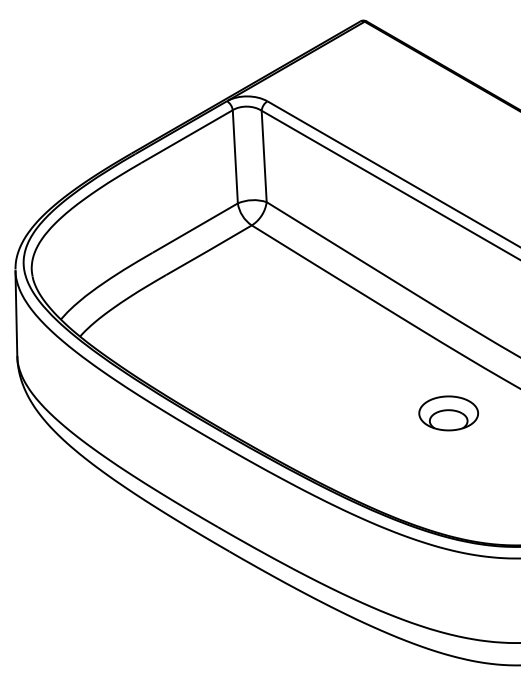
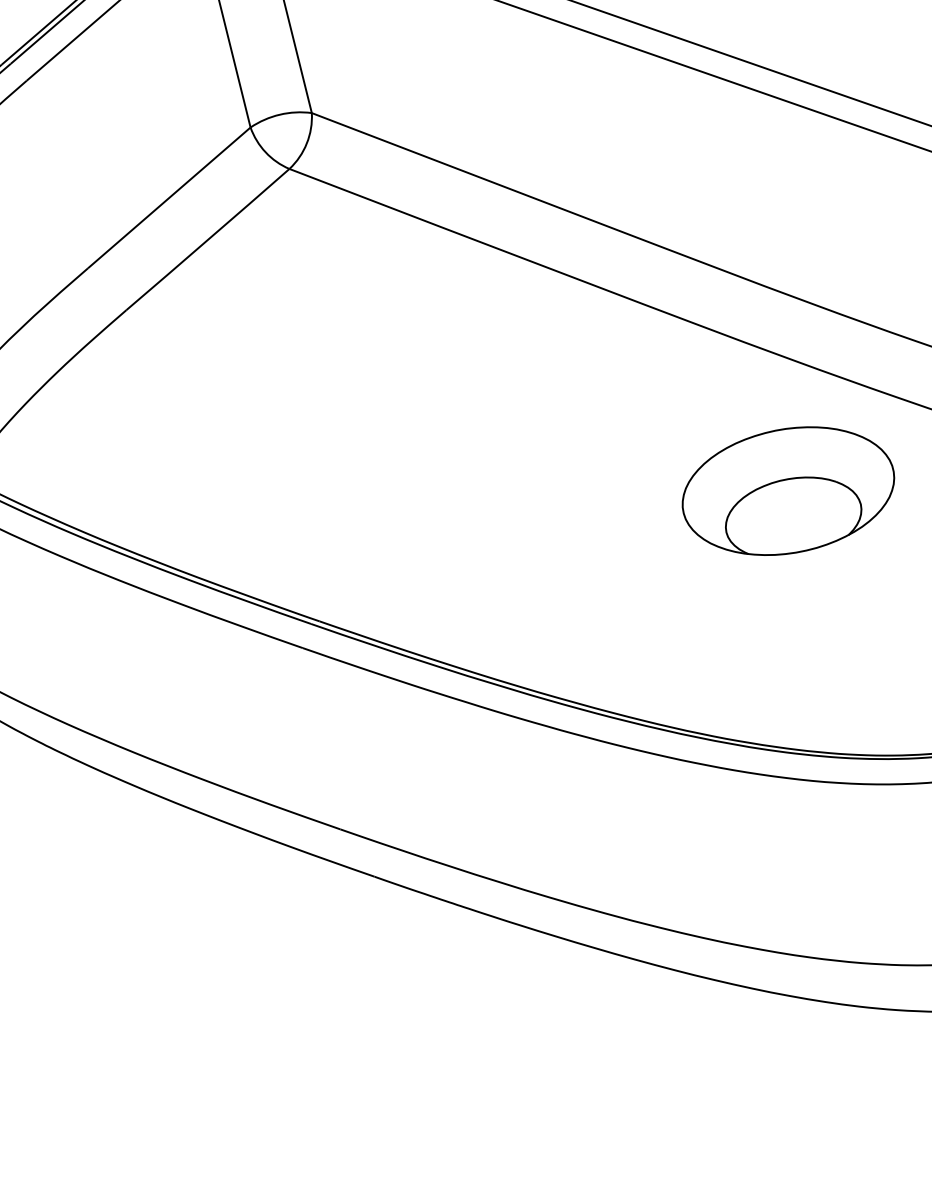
part: (448, 413) -> (787, 491), size x1.67

